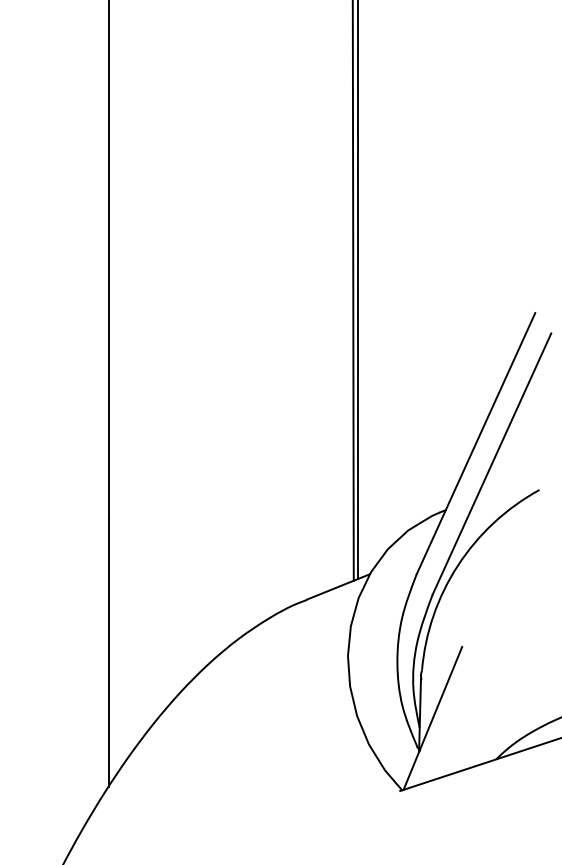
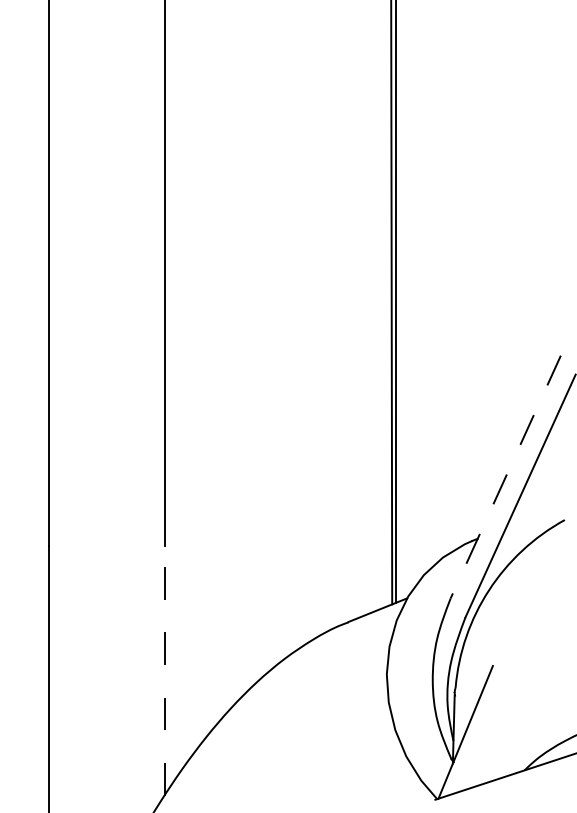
line: (475, 444) -> (505, 477), solid -> dashed
line: (108, 651) -> (164, 670), solid -> dashed

